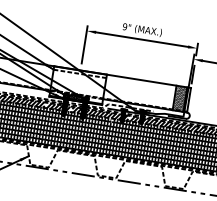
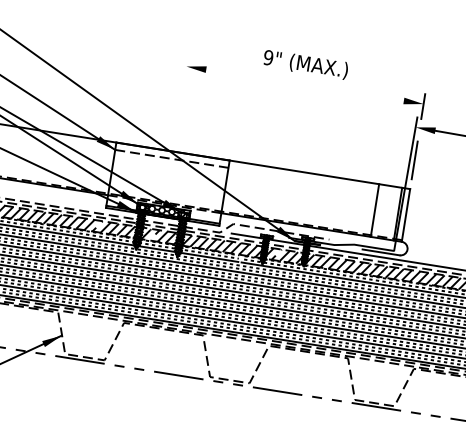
line: (142, 39) -> (306, 84), removed
line: (84, 44) -> (181, 95), removed
hatch: (179, 98) -> (385, 211), removed

